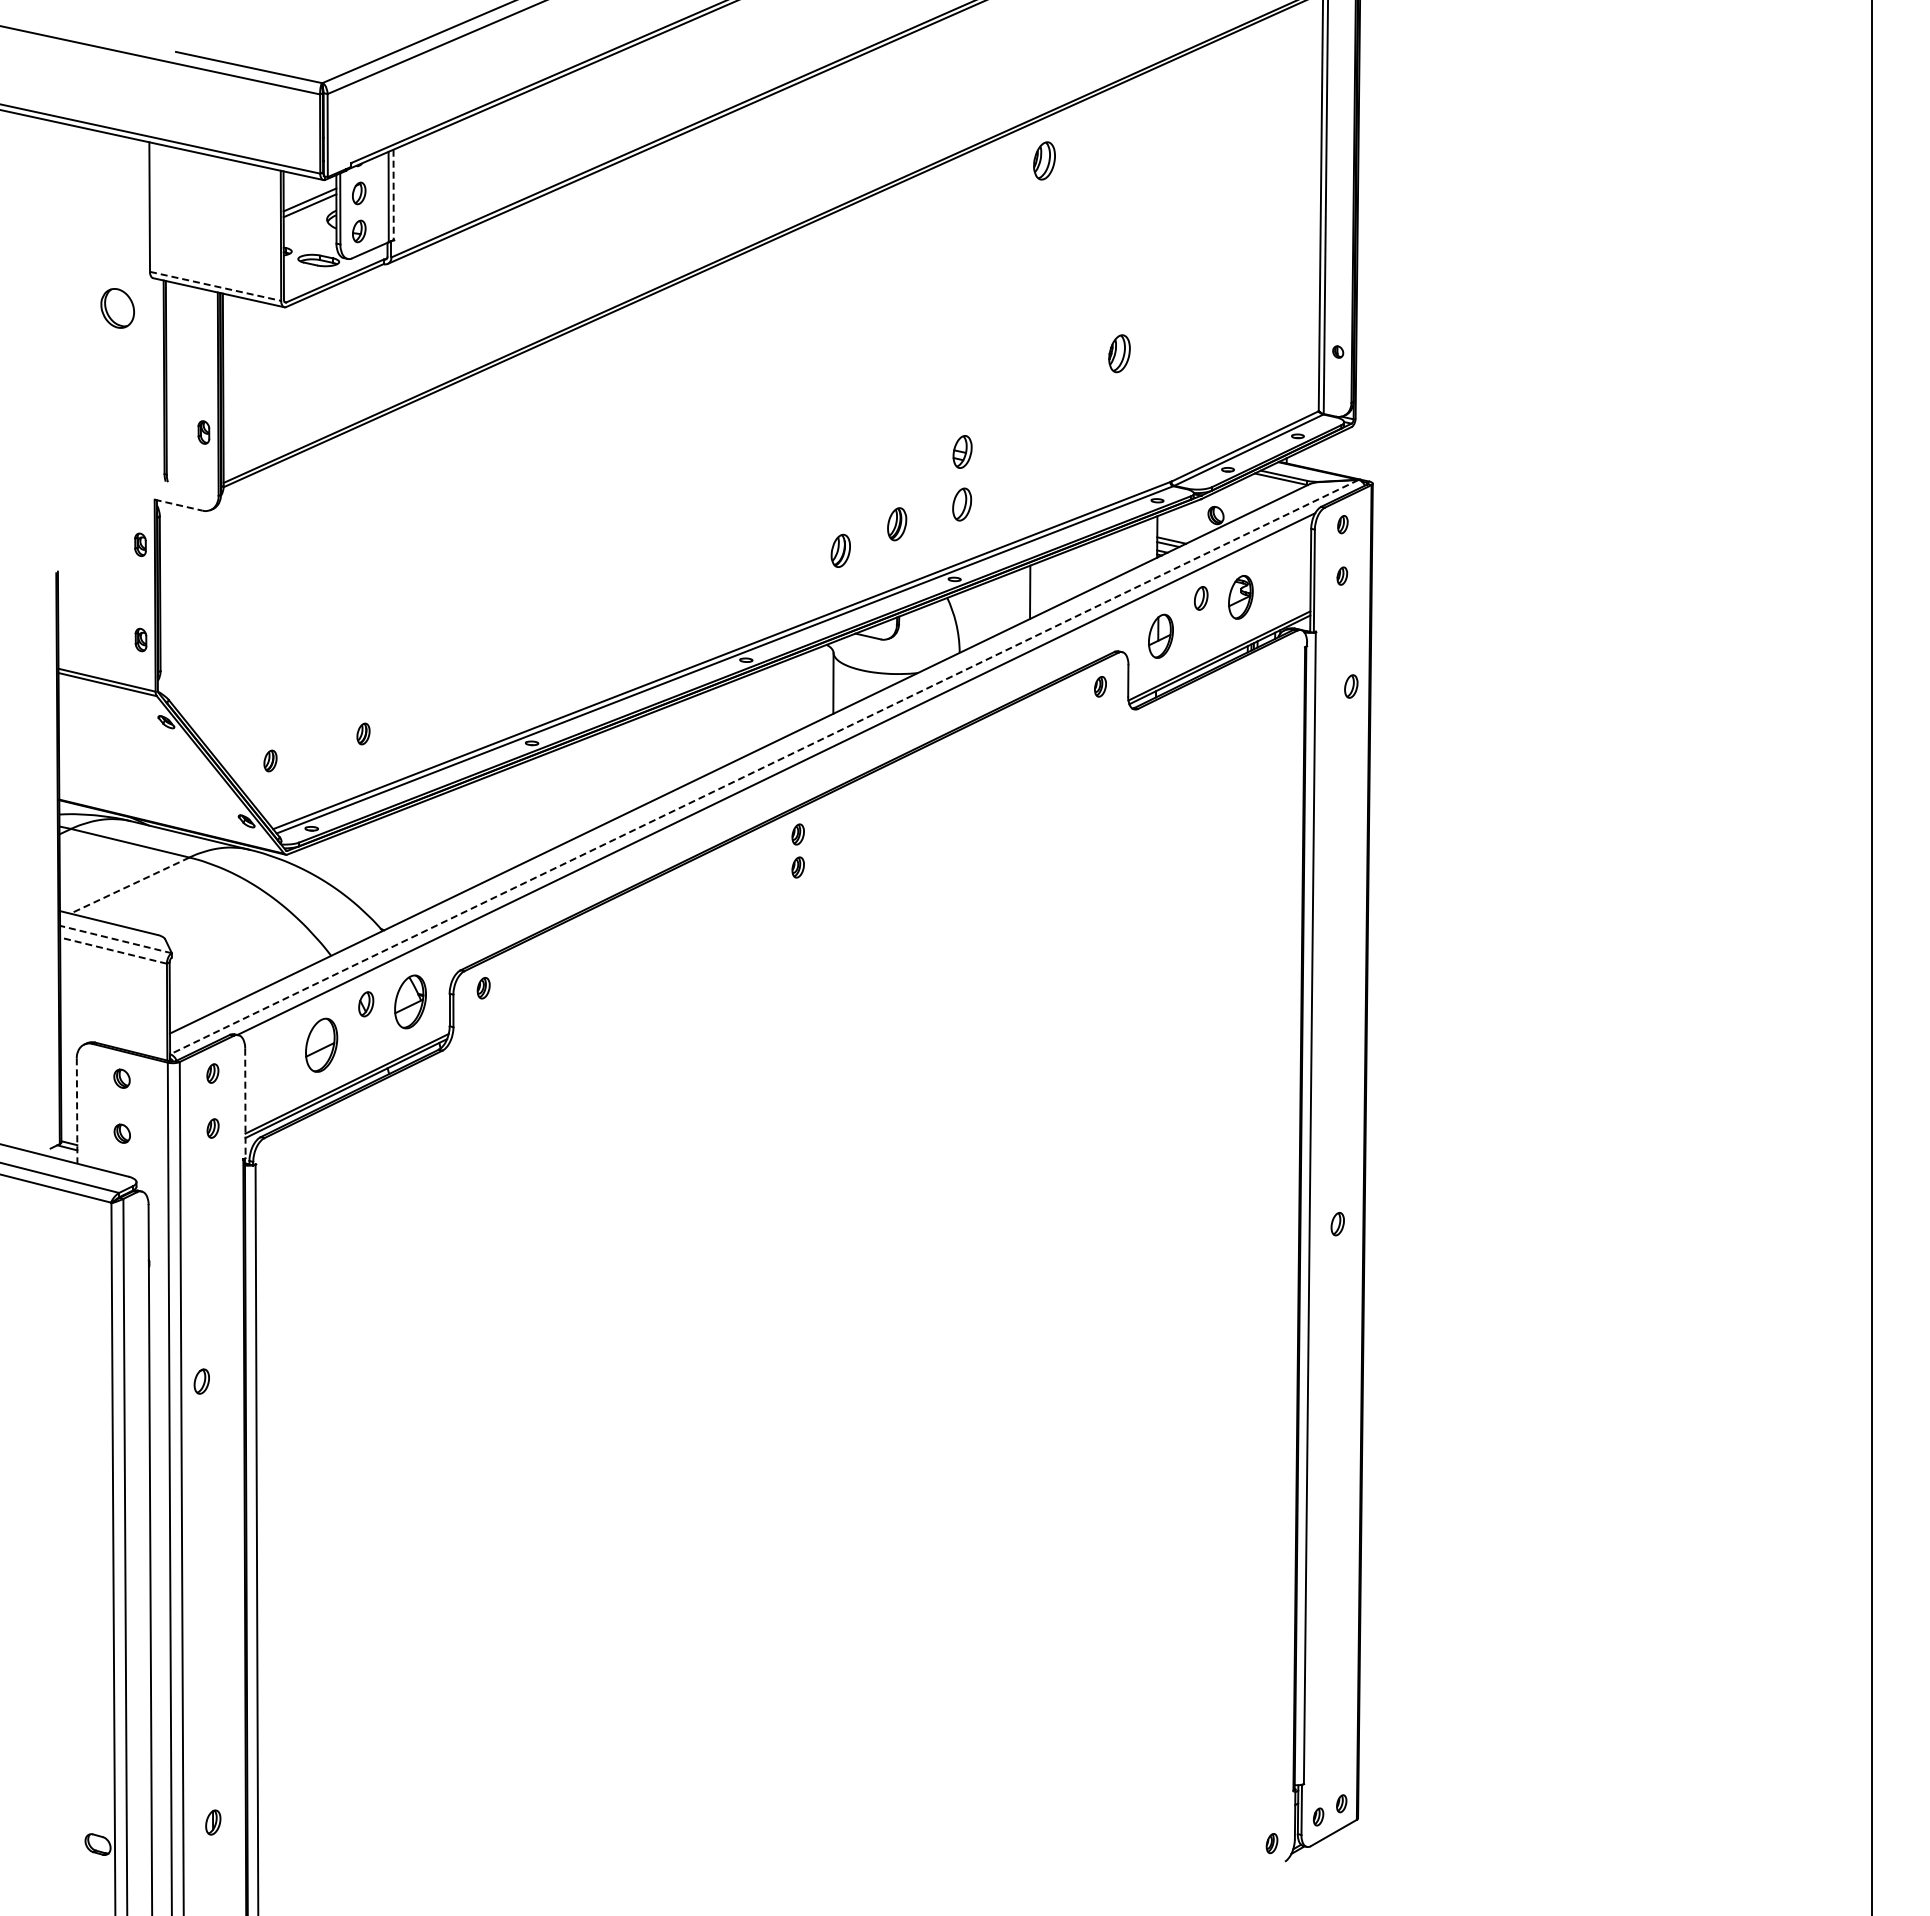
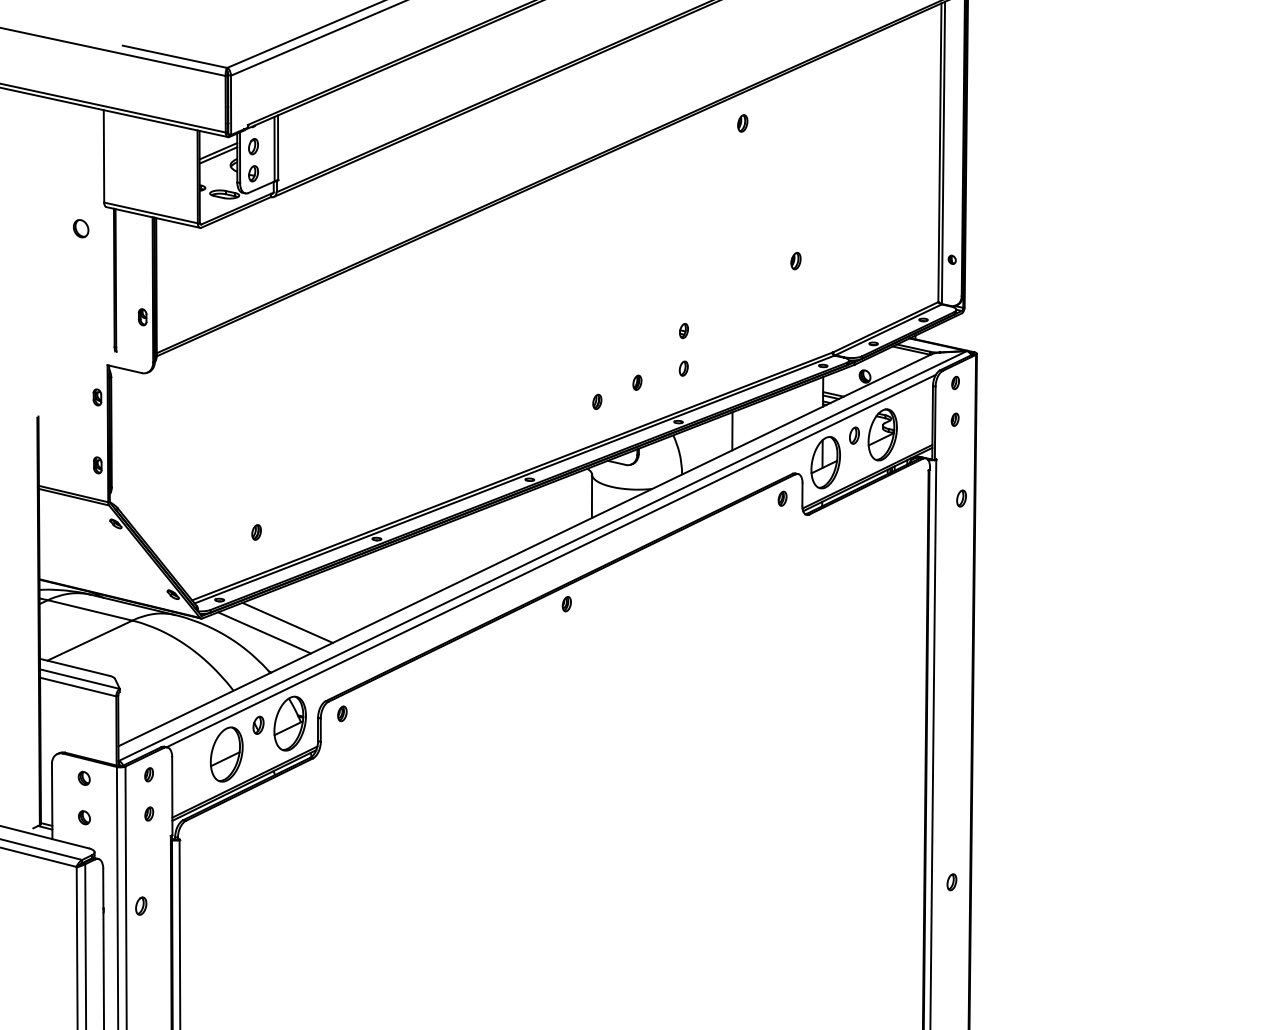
part: (1044, 160) -> (742, 123), size x0.62
line: (393, 195) -> (278, 148), dashed -> solid
line: (216, 286) -> (151, 213), dashed -> solid
part: (117, 308) -> (81, 228), size x0.62
part: (1118, 353) -> (795, 260), size x0.62
part: (961, 451) -> (683, 330), size x0.62
part: (961, 504) -> (683, 368), size x0.62
line: (178, 505) -> (124, 369), dashed -> solid
part: (896, 524) -> (637, 382), size x0.62
part: (840, 551) -> (597, 402), size x0.62
part: (1240, 597) -> (882, 435), size x1.67
part: (1160, 636) -> (825, 462), size x1.67
part: (270, 760) -> (190, 551), removed
line: (764, 767) -> (542, 556), dashed -> solid
line: (406, 860) -> (287, 622), added
part: (797, 867) -> (566, 627), removed
line: (374, 874) -> (264, 632), added
line: (129, 885) -> (89, 640), dashed -> solid
line: (115, 939) -> (79, 679), dashed -> solid
line: (113, 950) -> (78, 686), dashed -> solid
part: (410, 1001) -> (290, 723), size x1.43
part: (321, 1045) -> (226, 754), size x1.43
line: (245, 1103) -> (172, 796), dashed -> solid
line: (77, 1111) -> (52, 801), dashed -> solid
part: (201, 1381) -> (140, 906), moved

